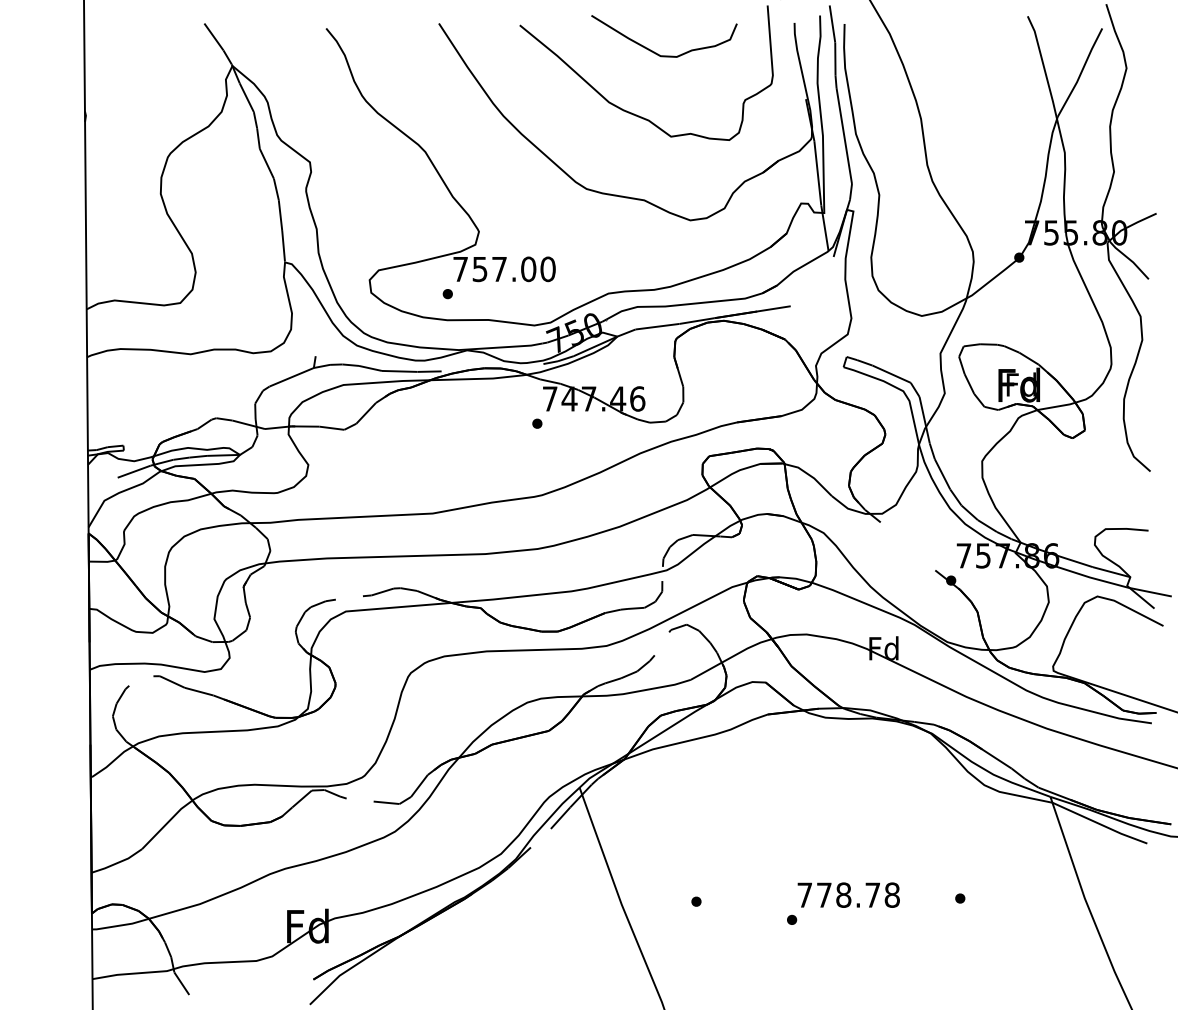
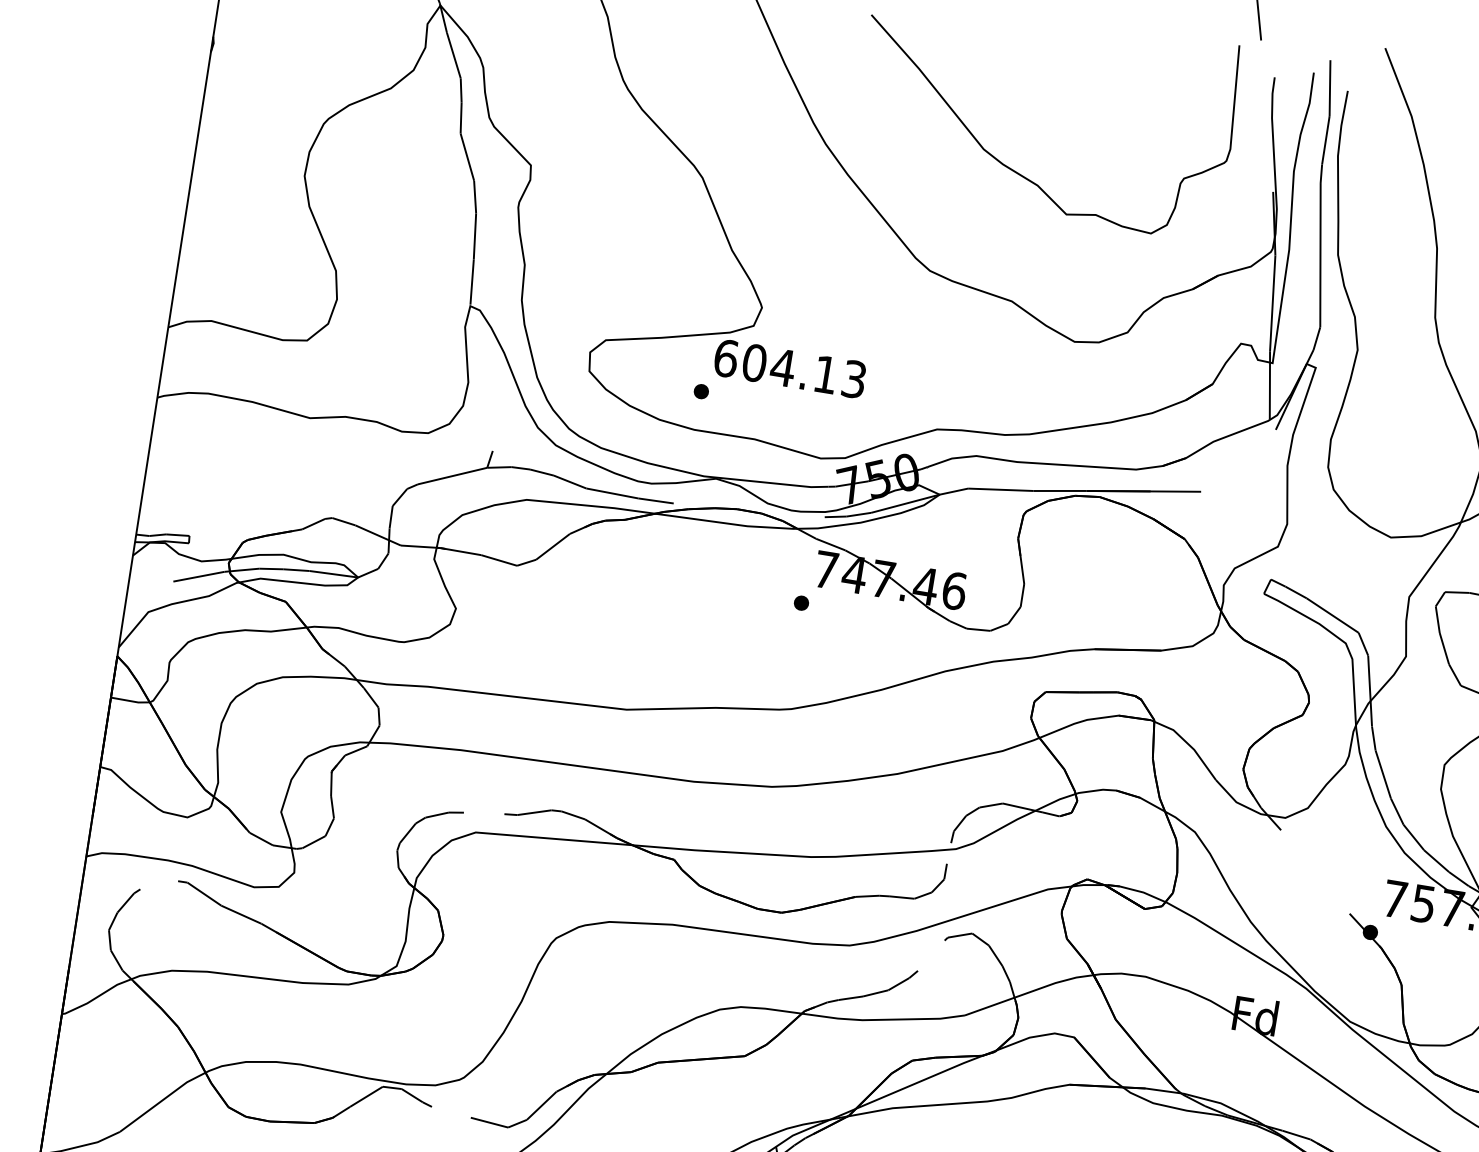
curve: (656, 52) -> (1065, 87), removed
text: (504, 269) -> (790, 369), 757.00 -> 604.13

